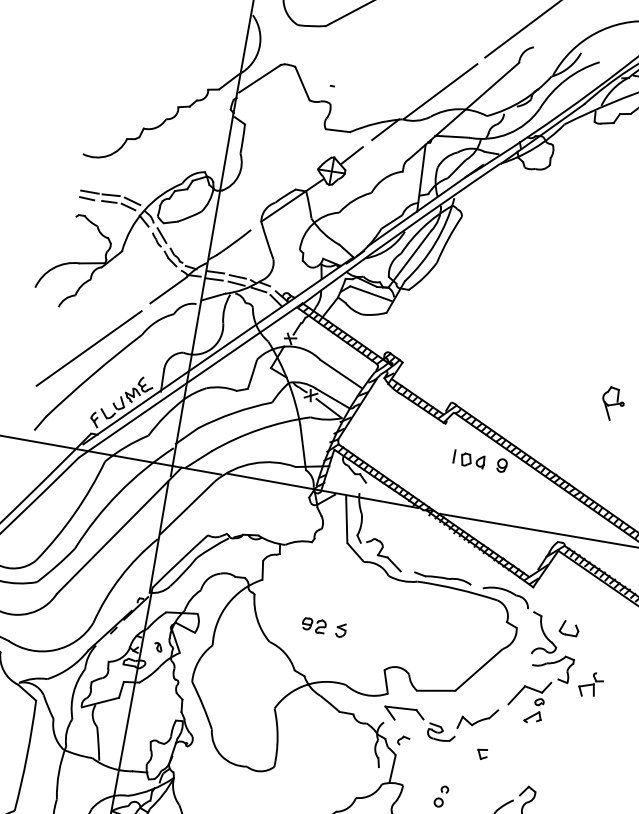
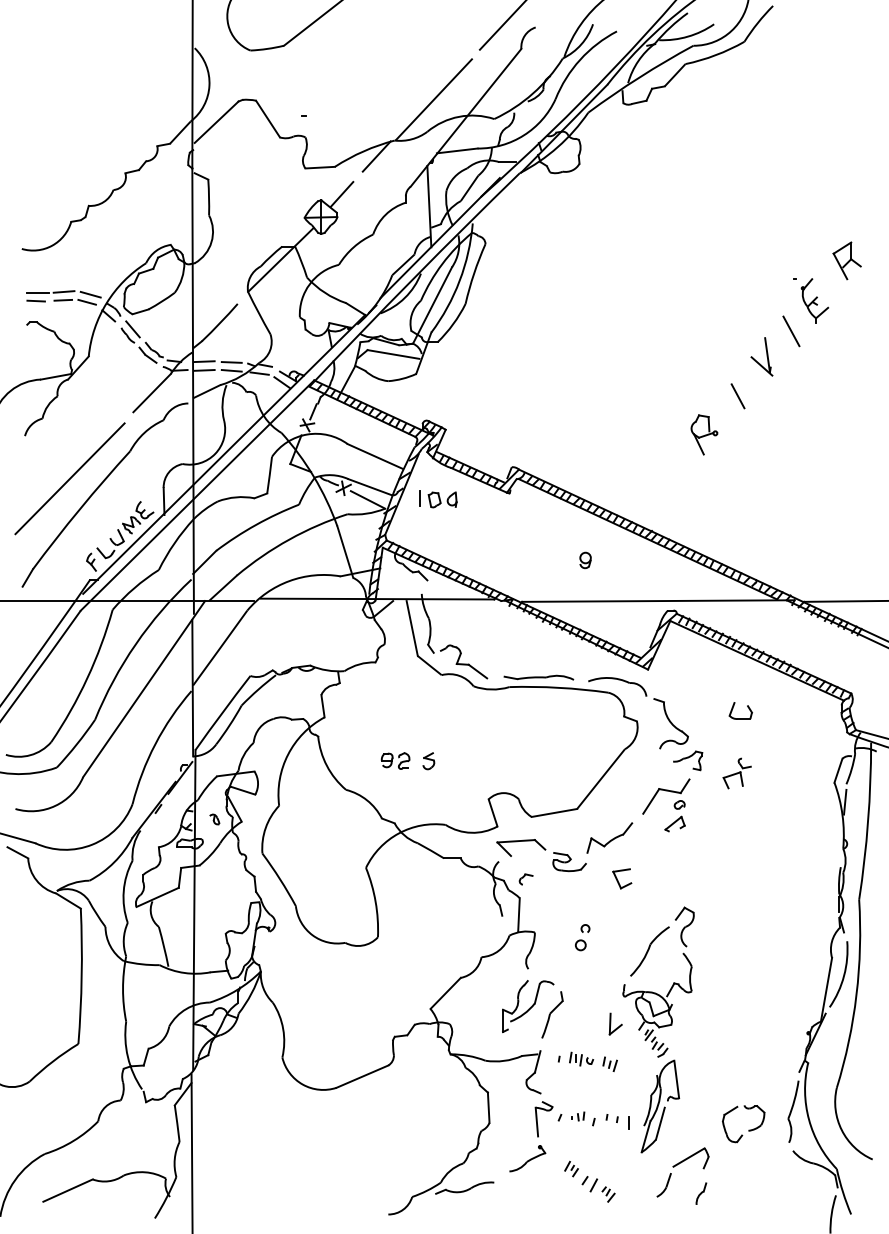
part: (469, 459) -> (438, 499), moved
part: (502, 465) -> (585, 560), moved
part: (564, 623) -> (734, 706), moved
part: (552, 667) -> (687, 760), size x0.6
part: (482, 754) -> (622, 878), size x1.6

